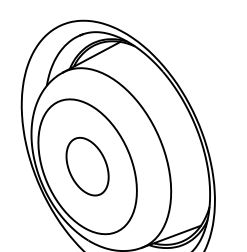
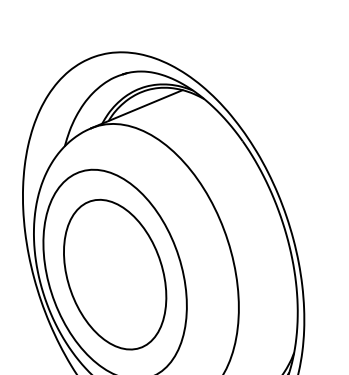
part: (87, 166) -> (114, 274), size x1.67

